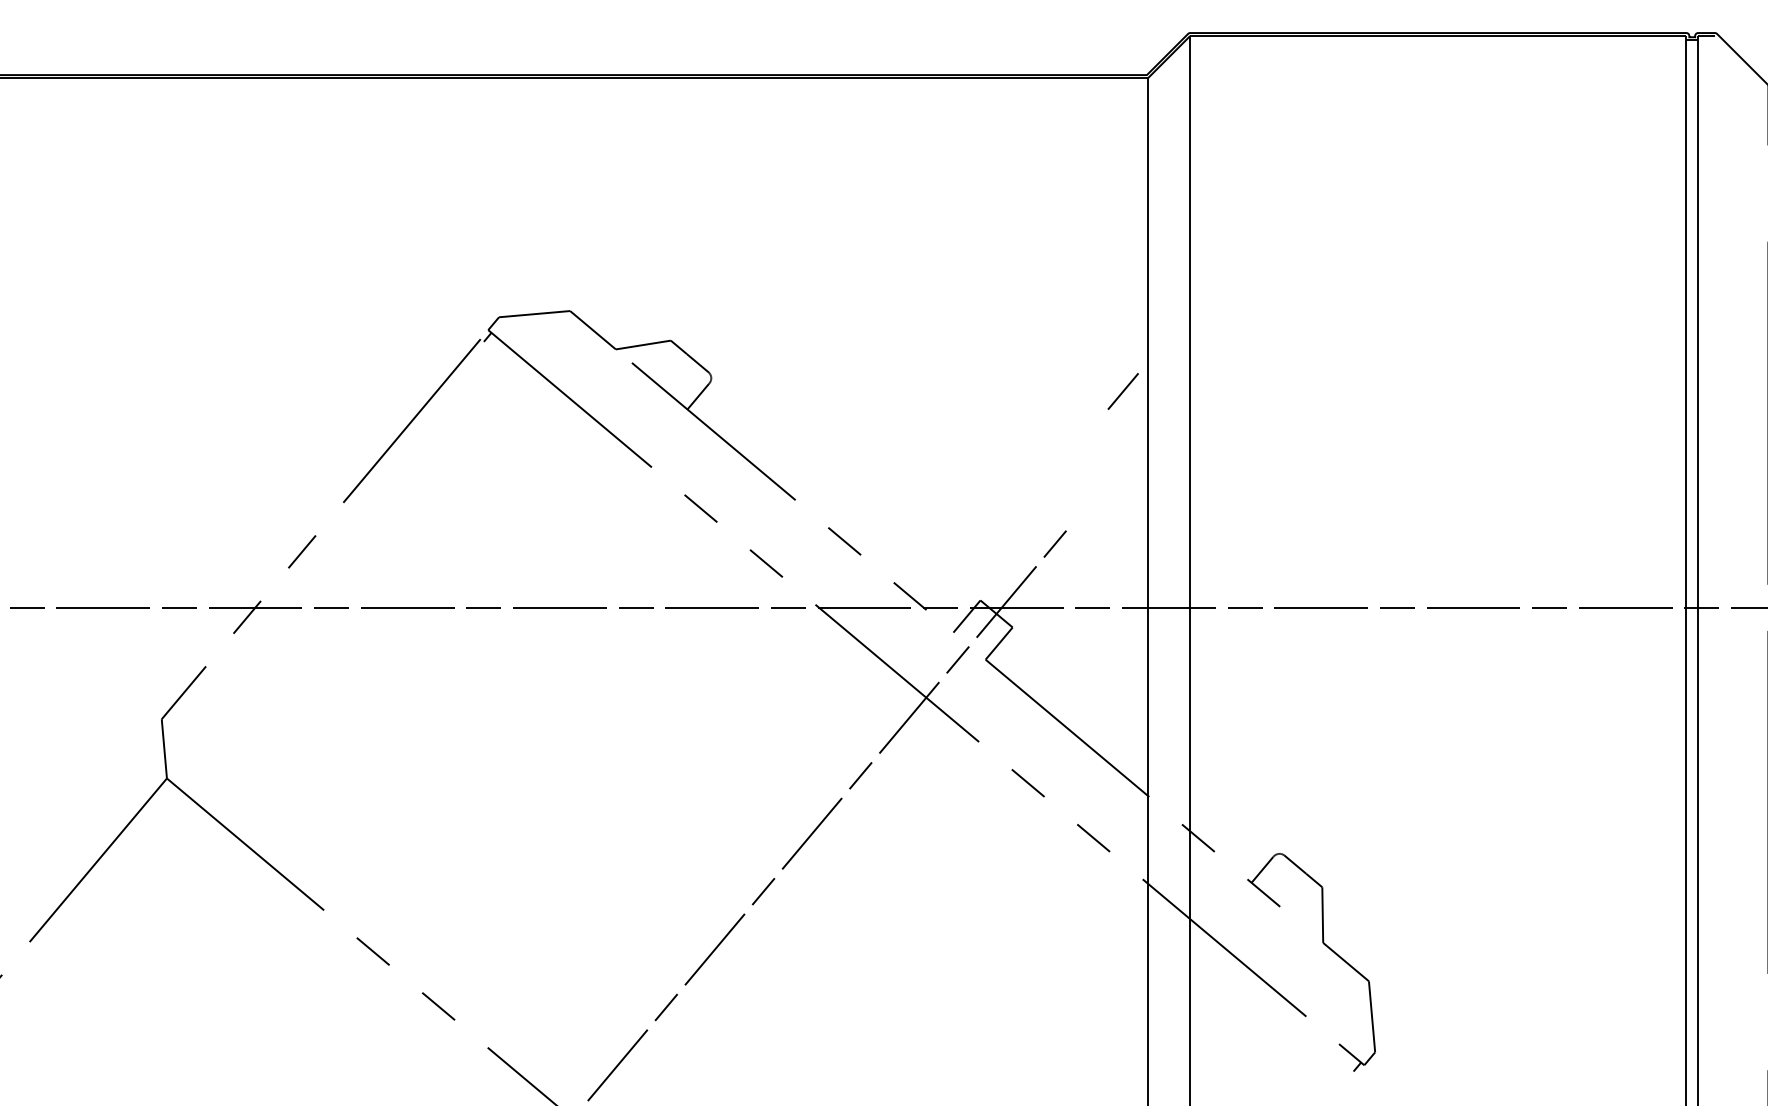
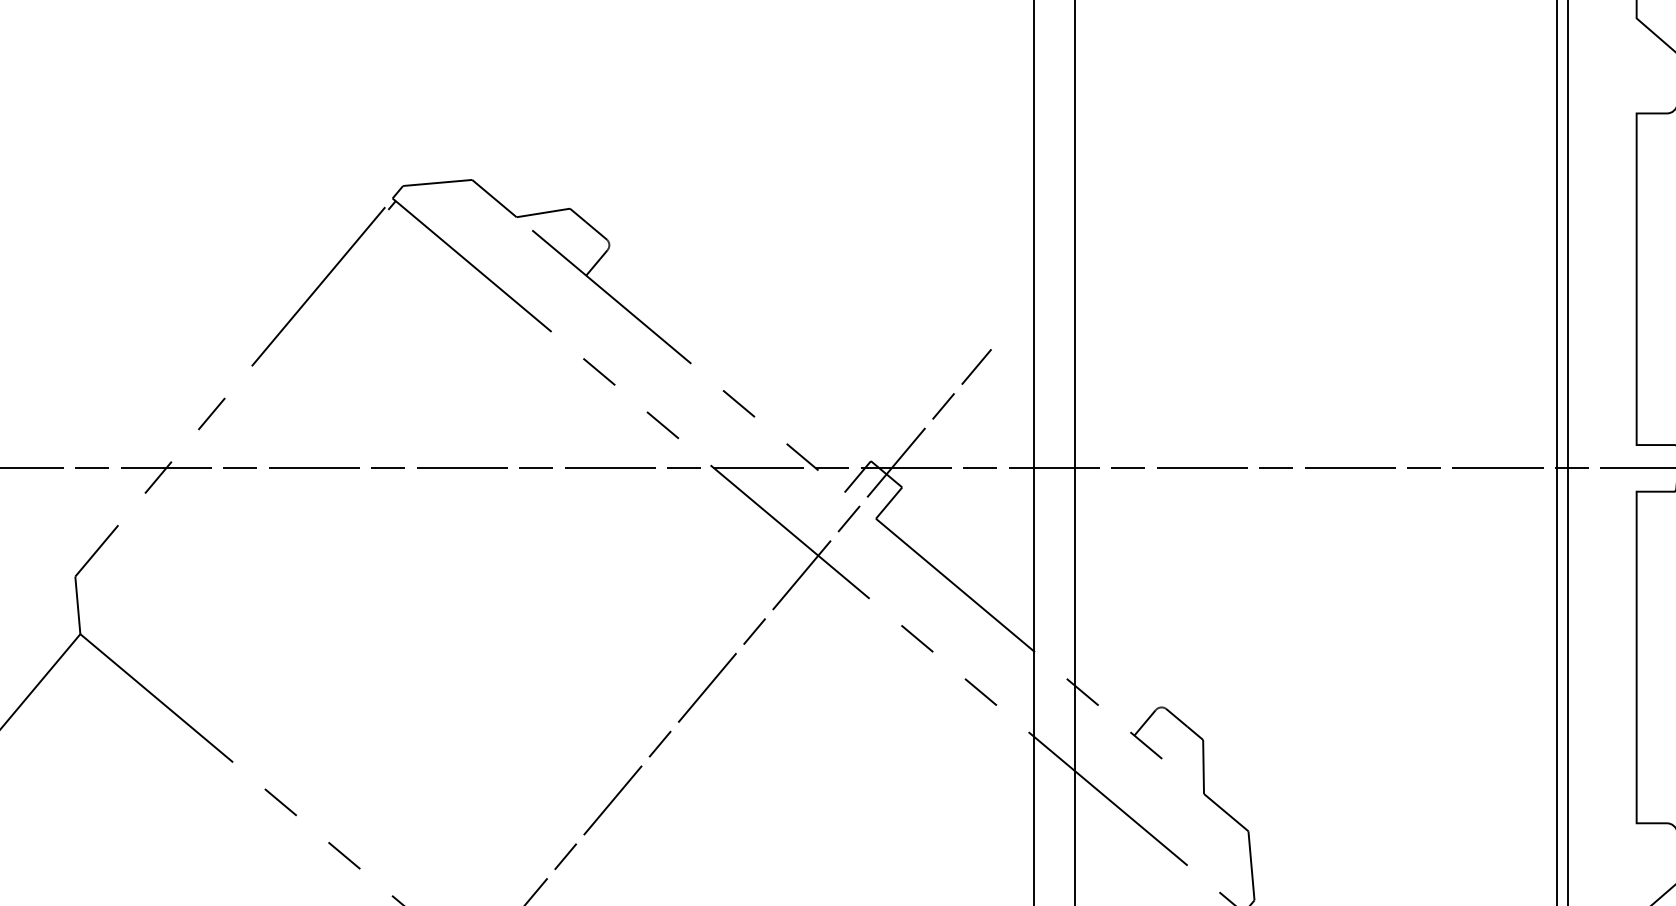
line: (1122, 391) -> (975, 366), moved

